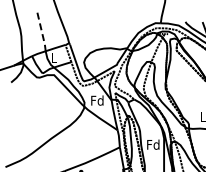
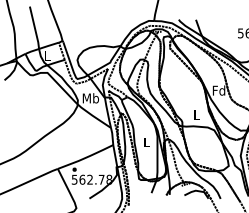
line: (42, 30) -> (35, 28), dashed -> solid
text: (97, 100) -> (90, 98), Fd -> Mb
text: (153, 144) -> (146, 142), Fd -> L

